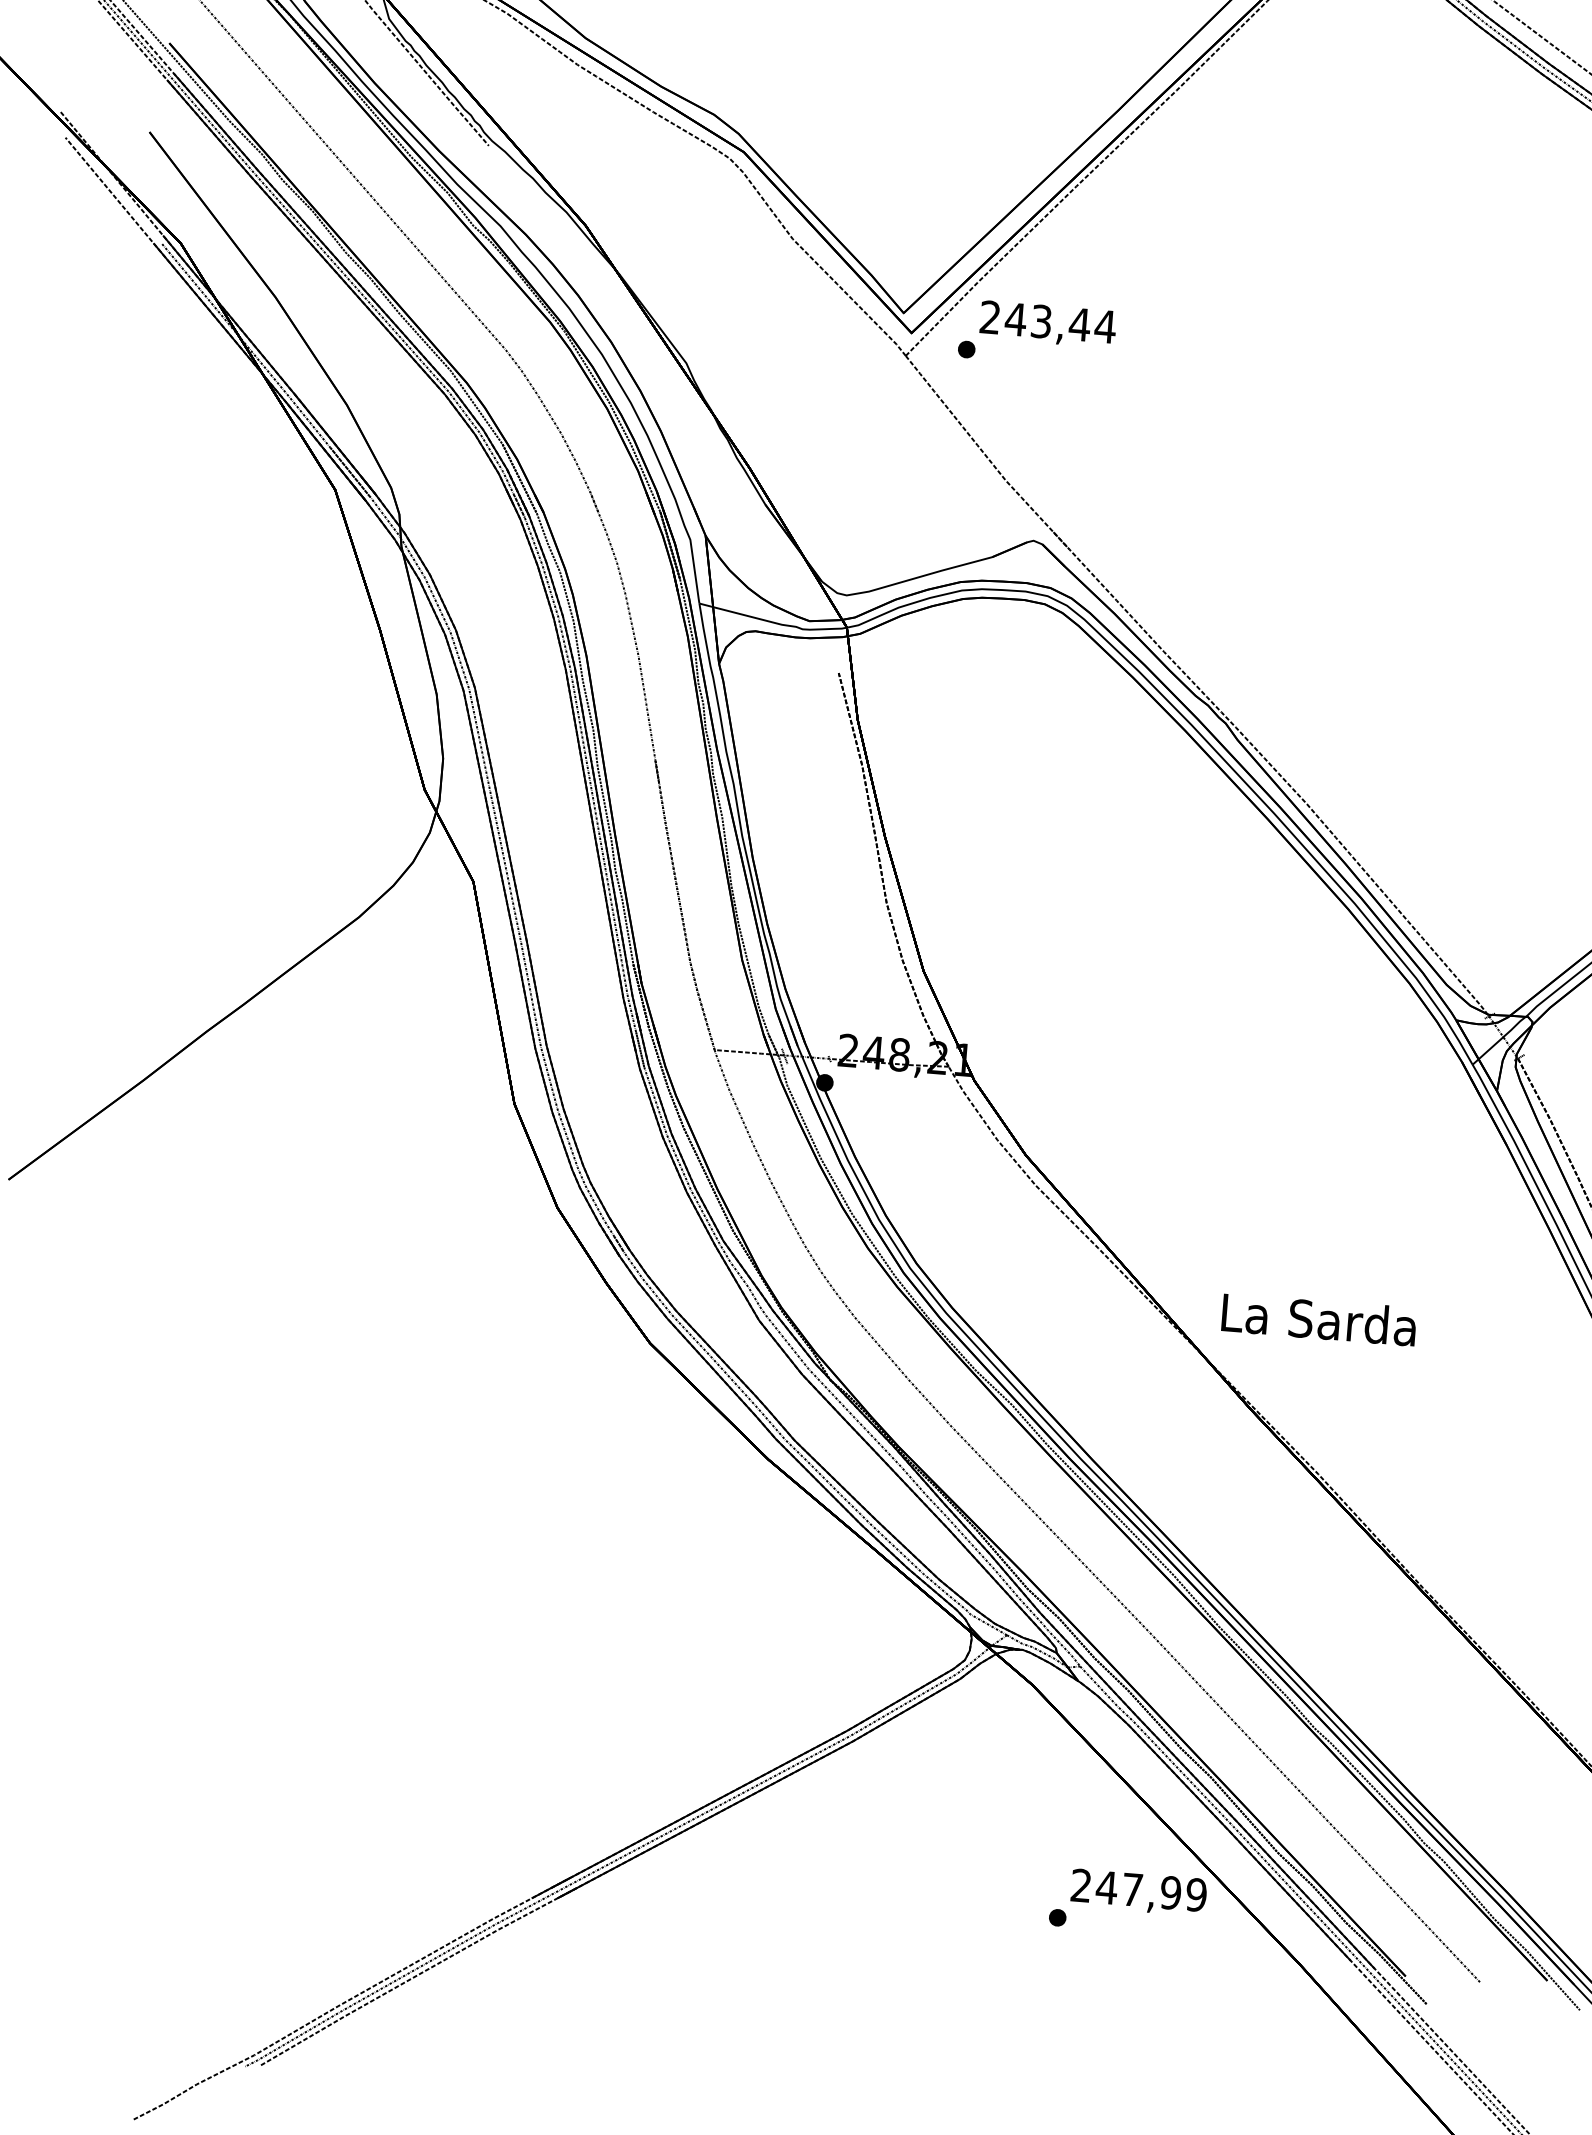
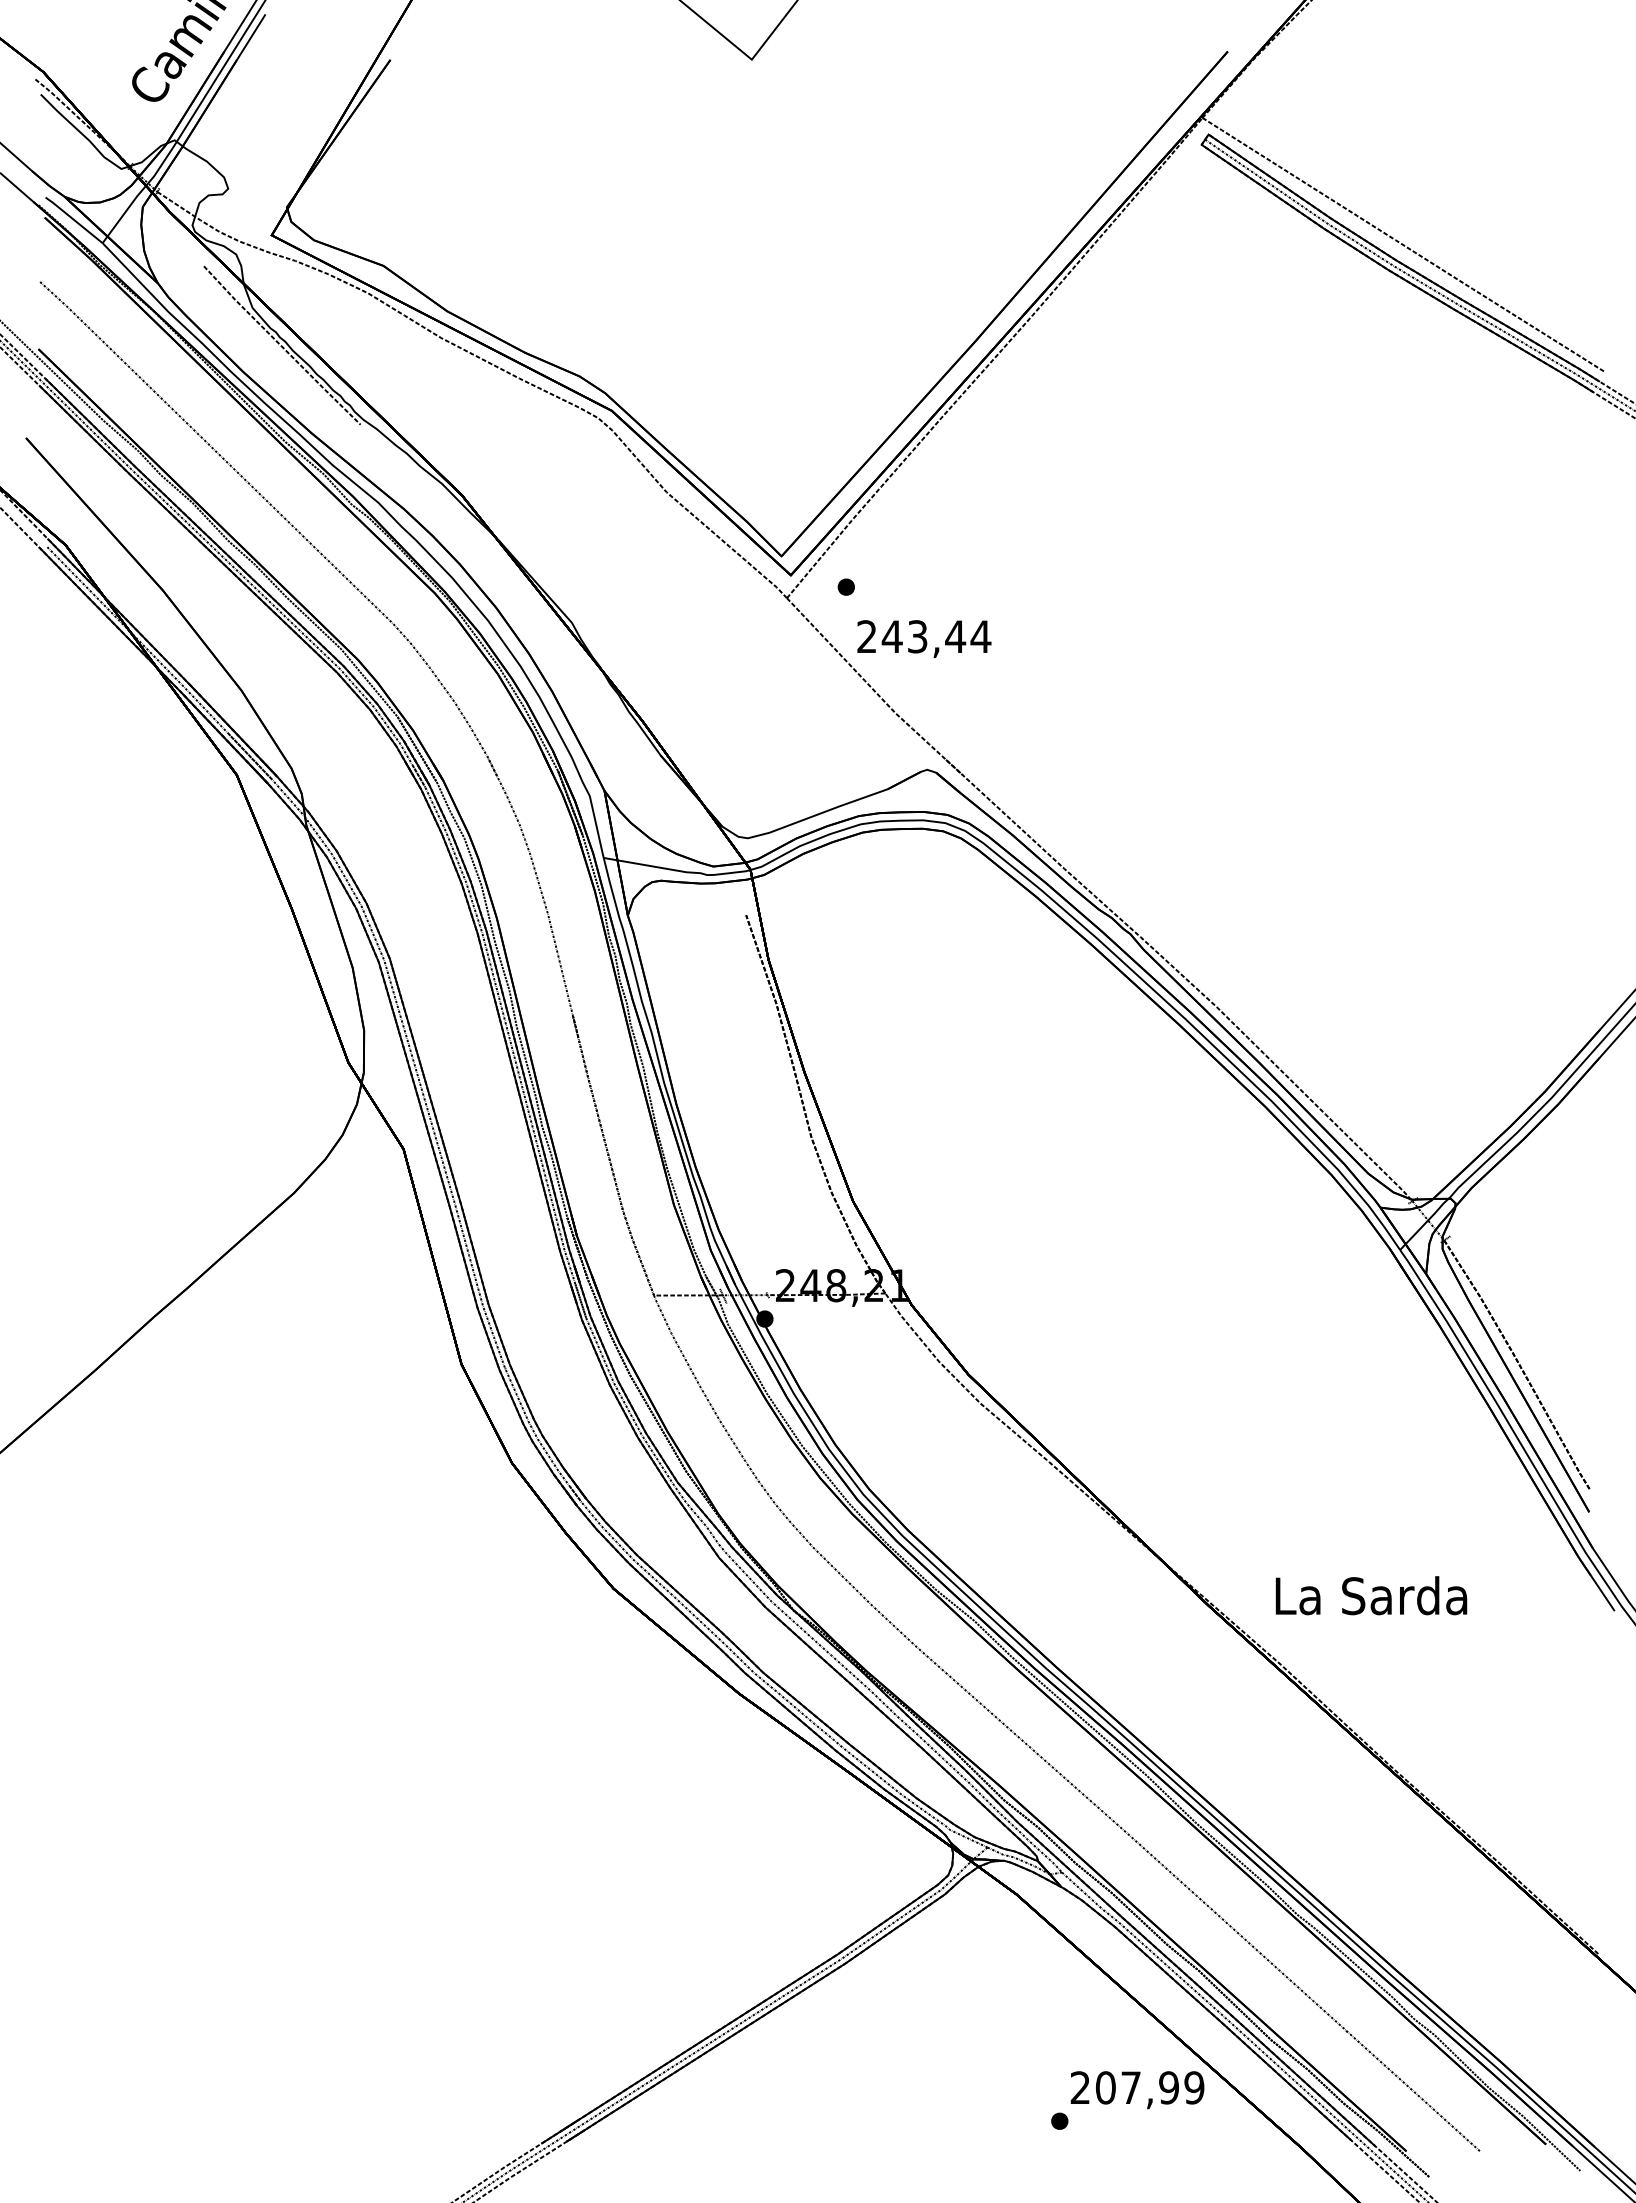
text: (1048, 323) -> (924, 638), moved
text: (1319, 1319) -> (1371, 1595), moved
text: (1106, 1887) -> (1105, 2087), 247,99 -> 207,99

